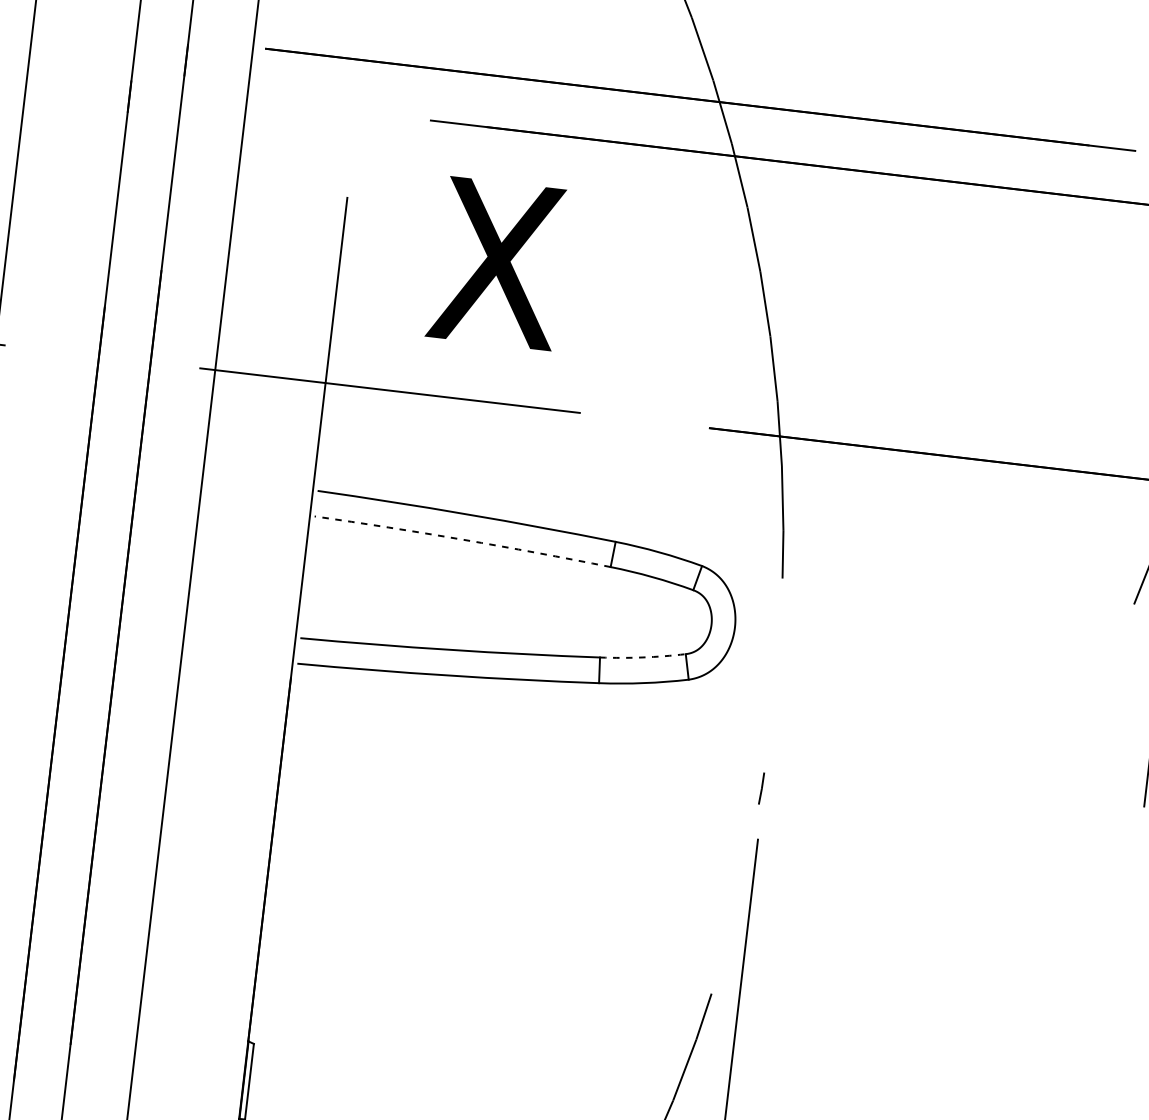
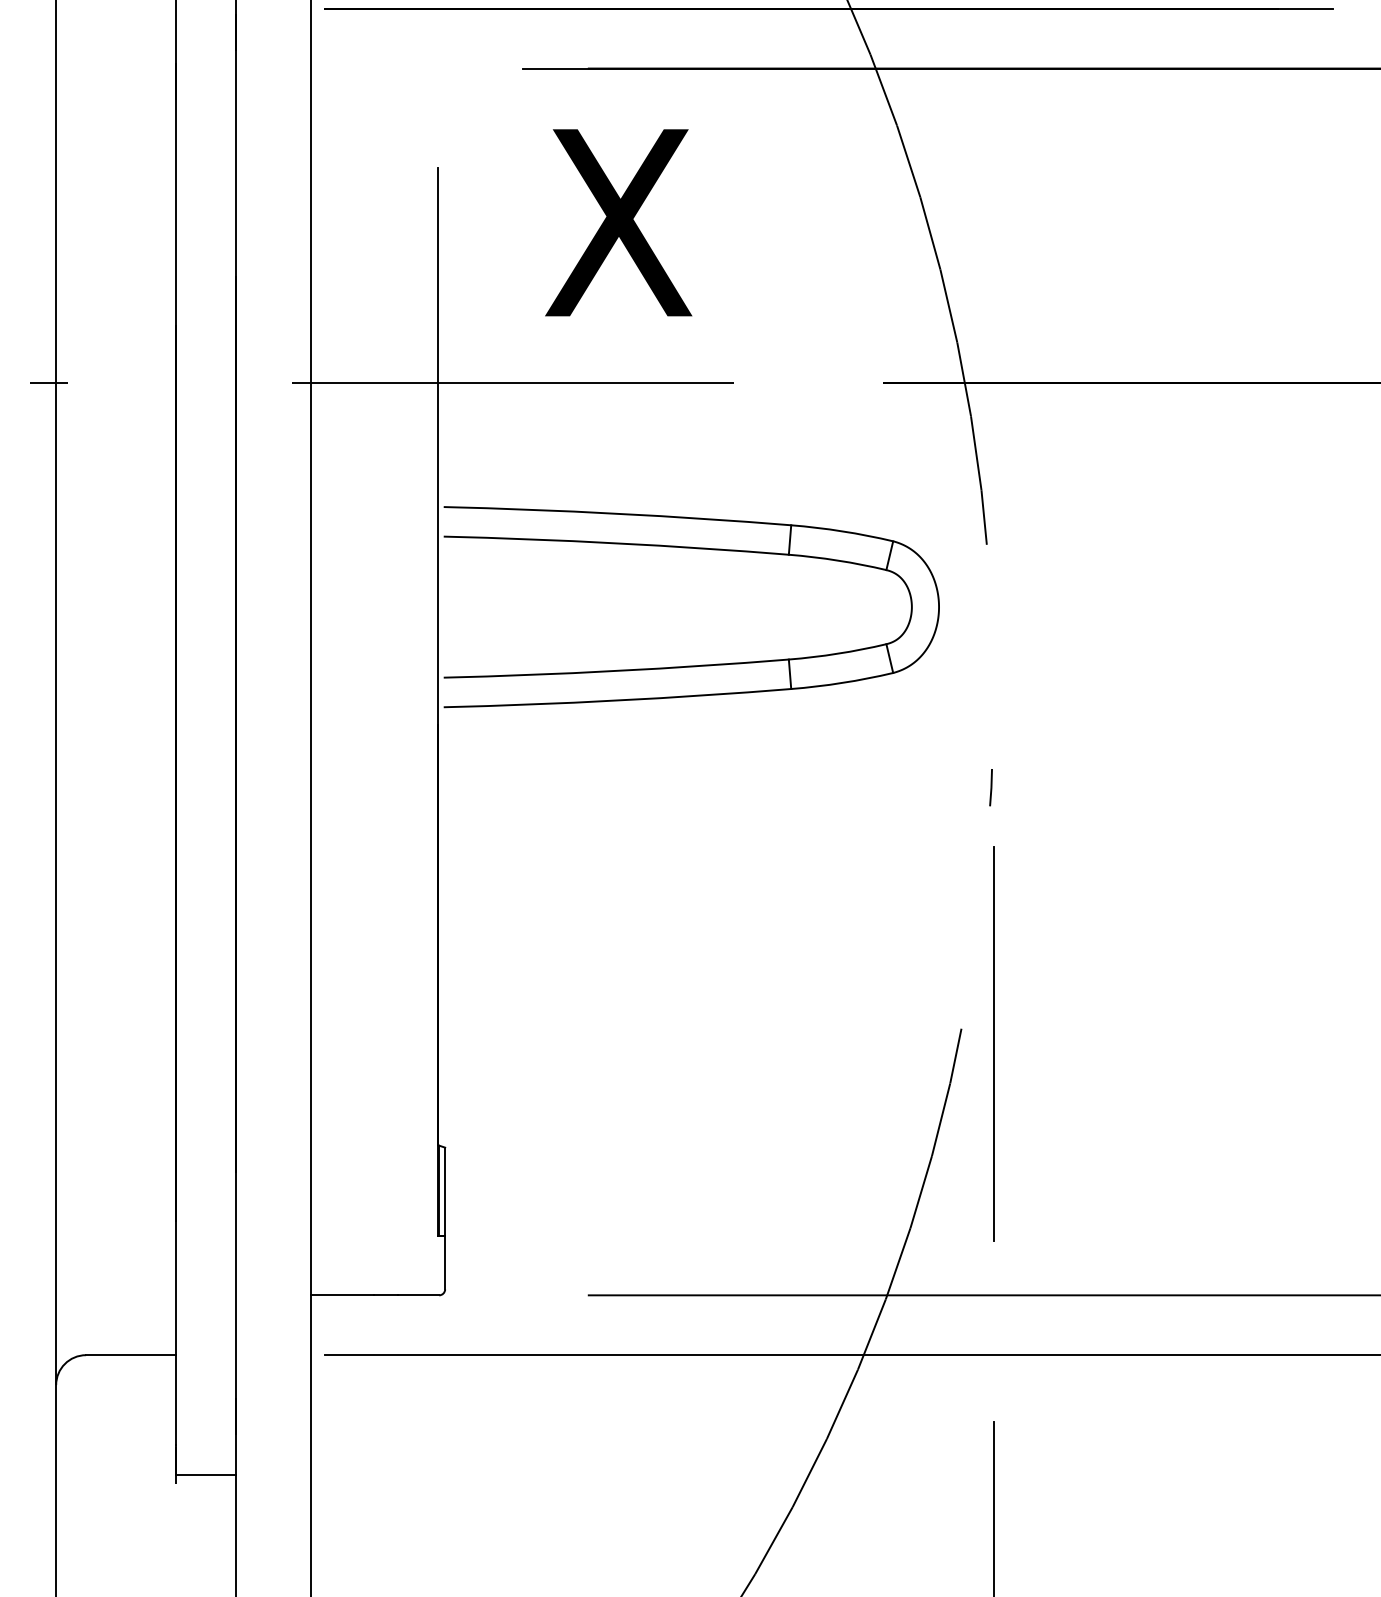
arc: (463, 539) -> (616, 543), dashed -> solid
arc: (642, 657) -> (837, 653), dashed -> solid

